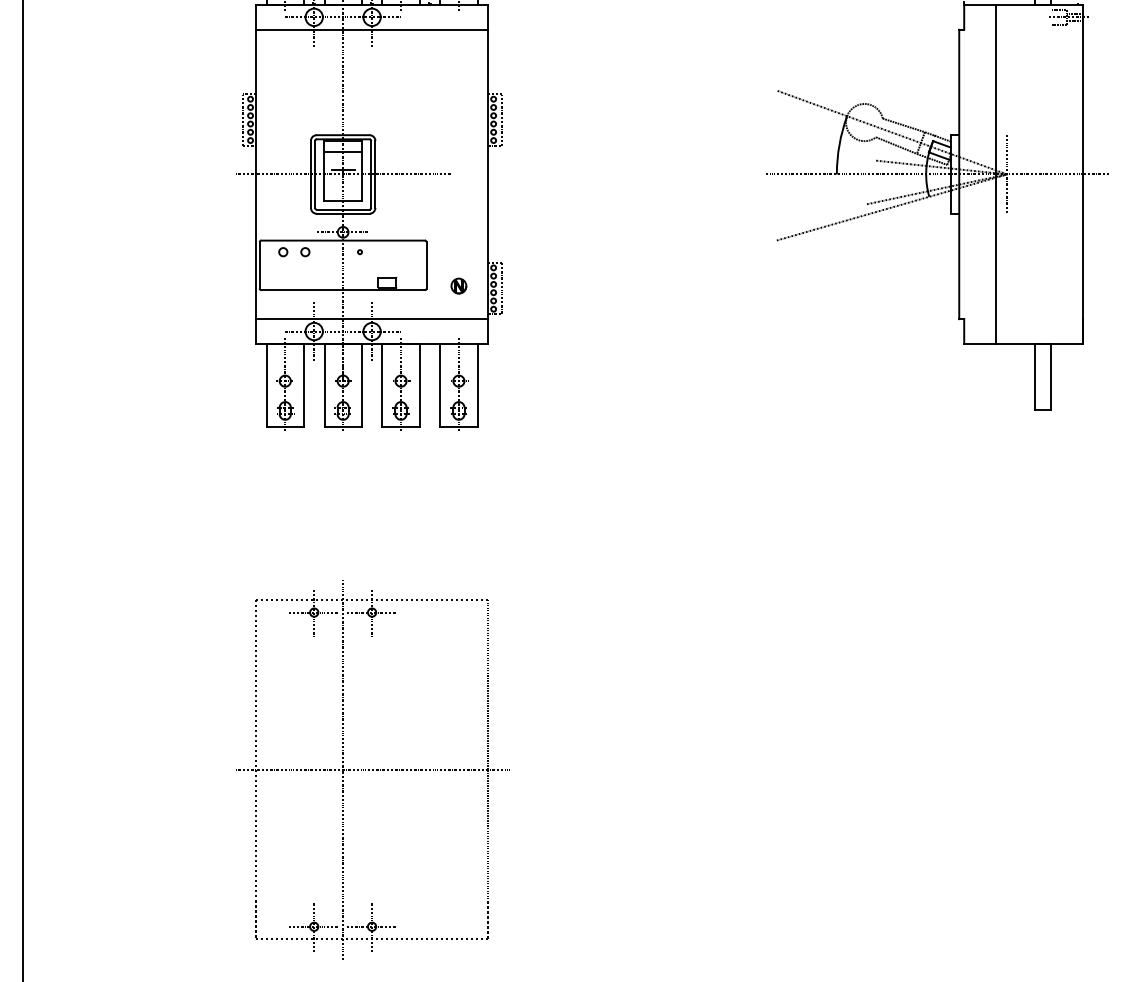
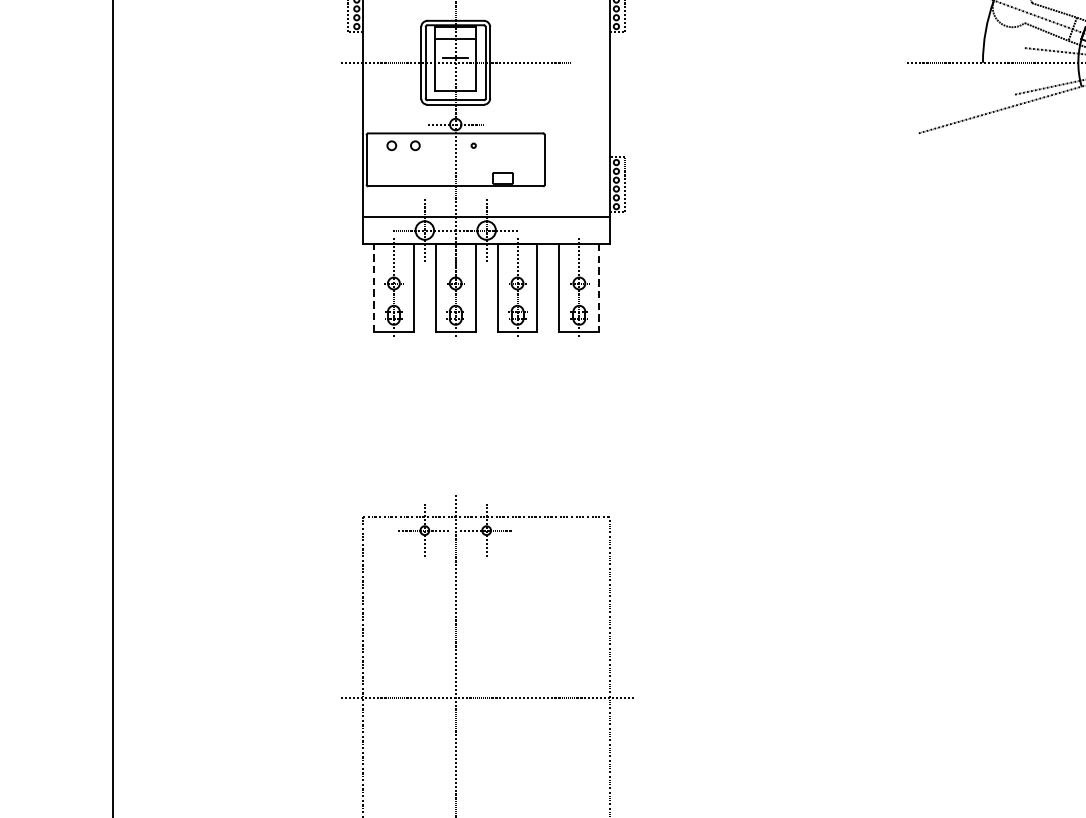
part: (458, 285) -> (578, 181), removed
line: (266, 384) -> (373, 287), solid -> dashed
line: (477, 385) -> (599, 288), solid -> dashed

